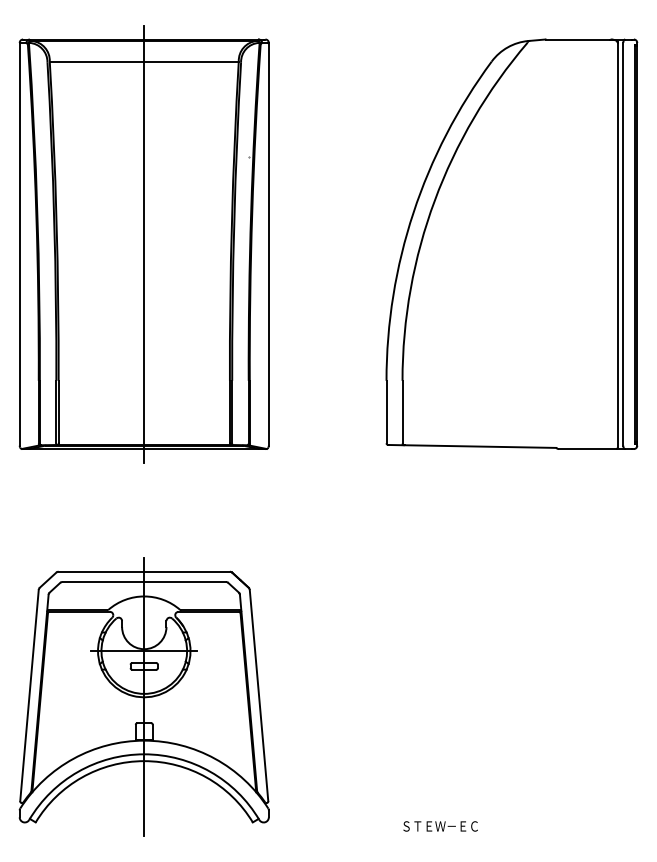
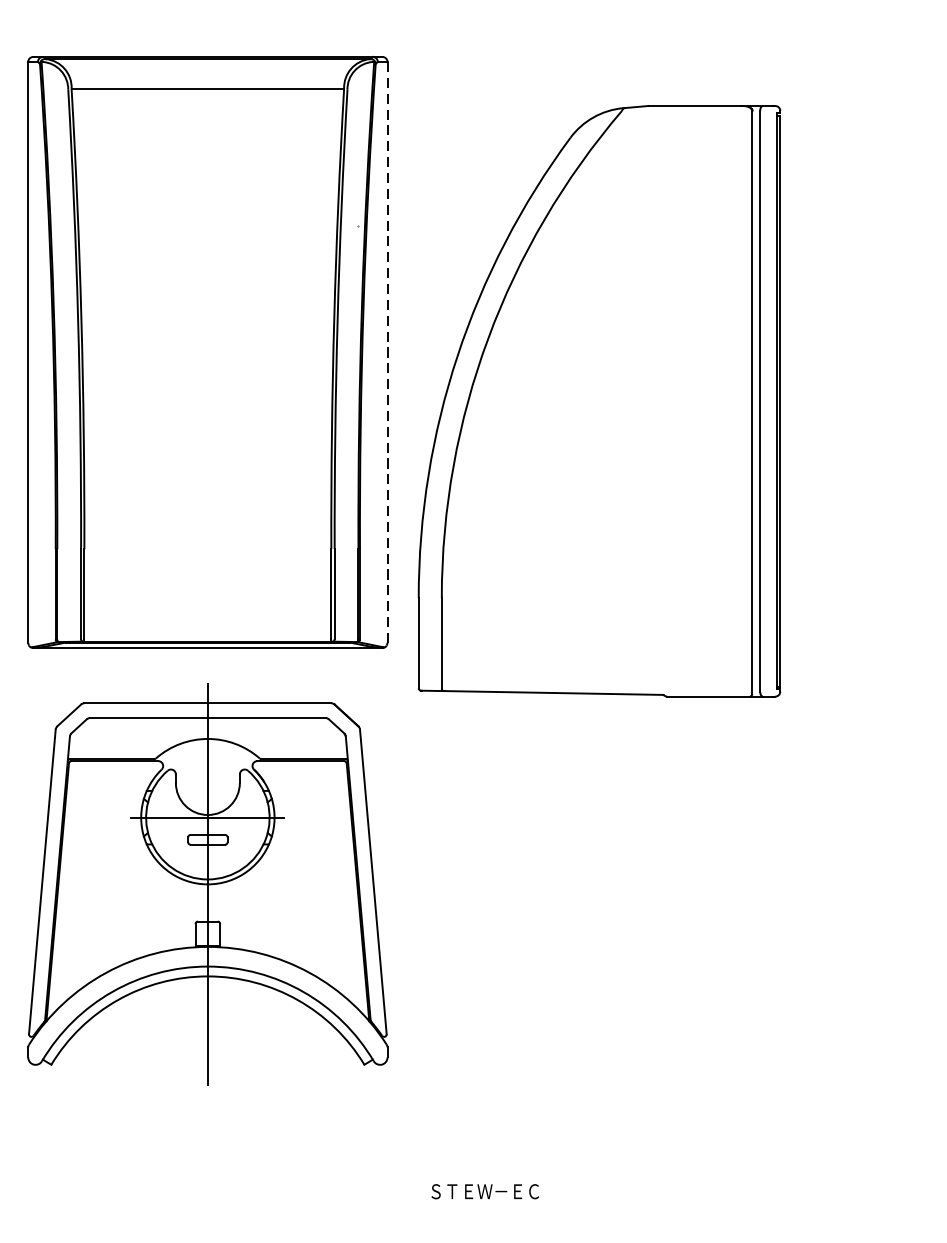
line: (144, 243) -> (208, 351), removed
part: (511, 243) -> (598, 400), moved
line: (268, 244) -> (386, 352), solid -> dashed
part: (143, 696) -> (206, 883), moved
text: (440, 826) -> (485, 1191), moved

